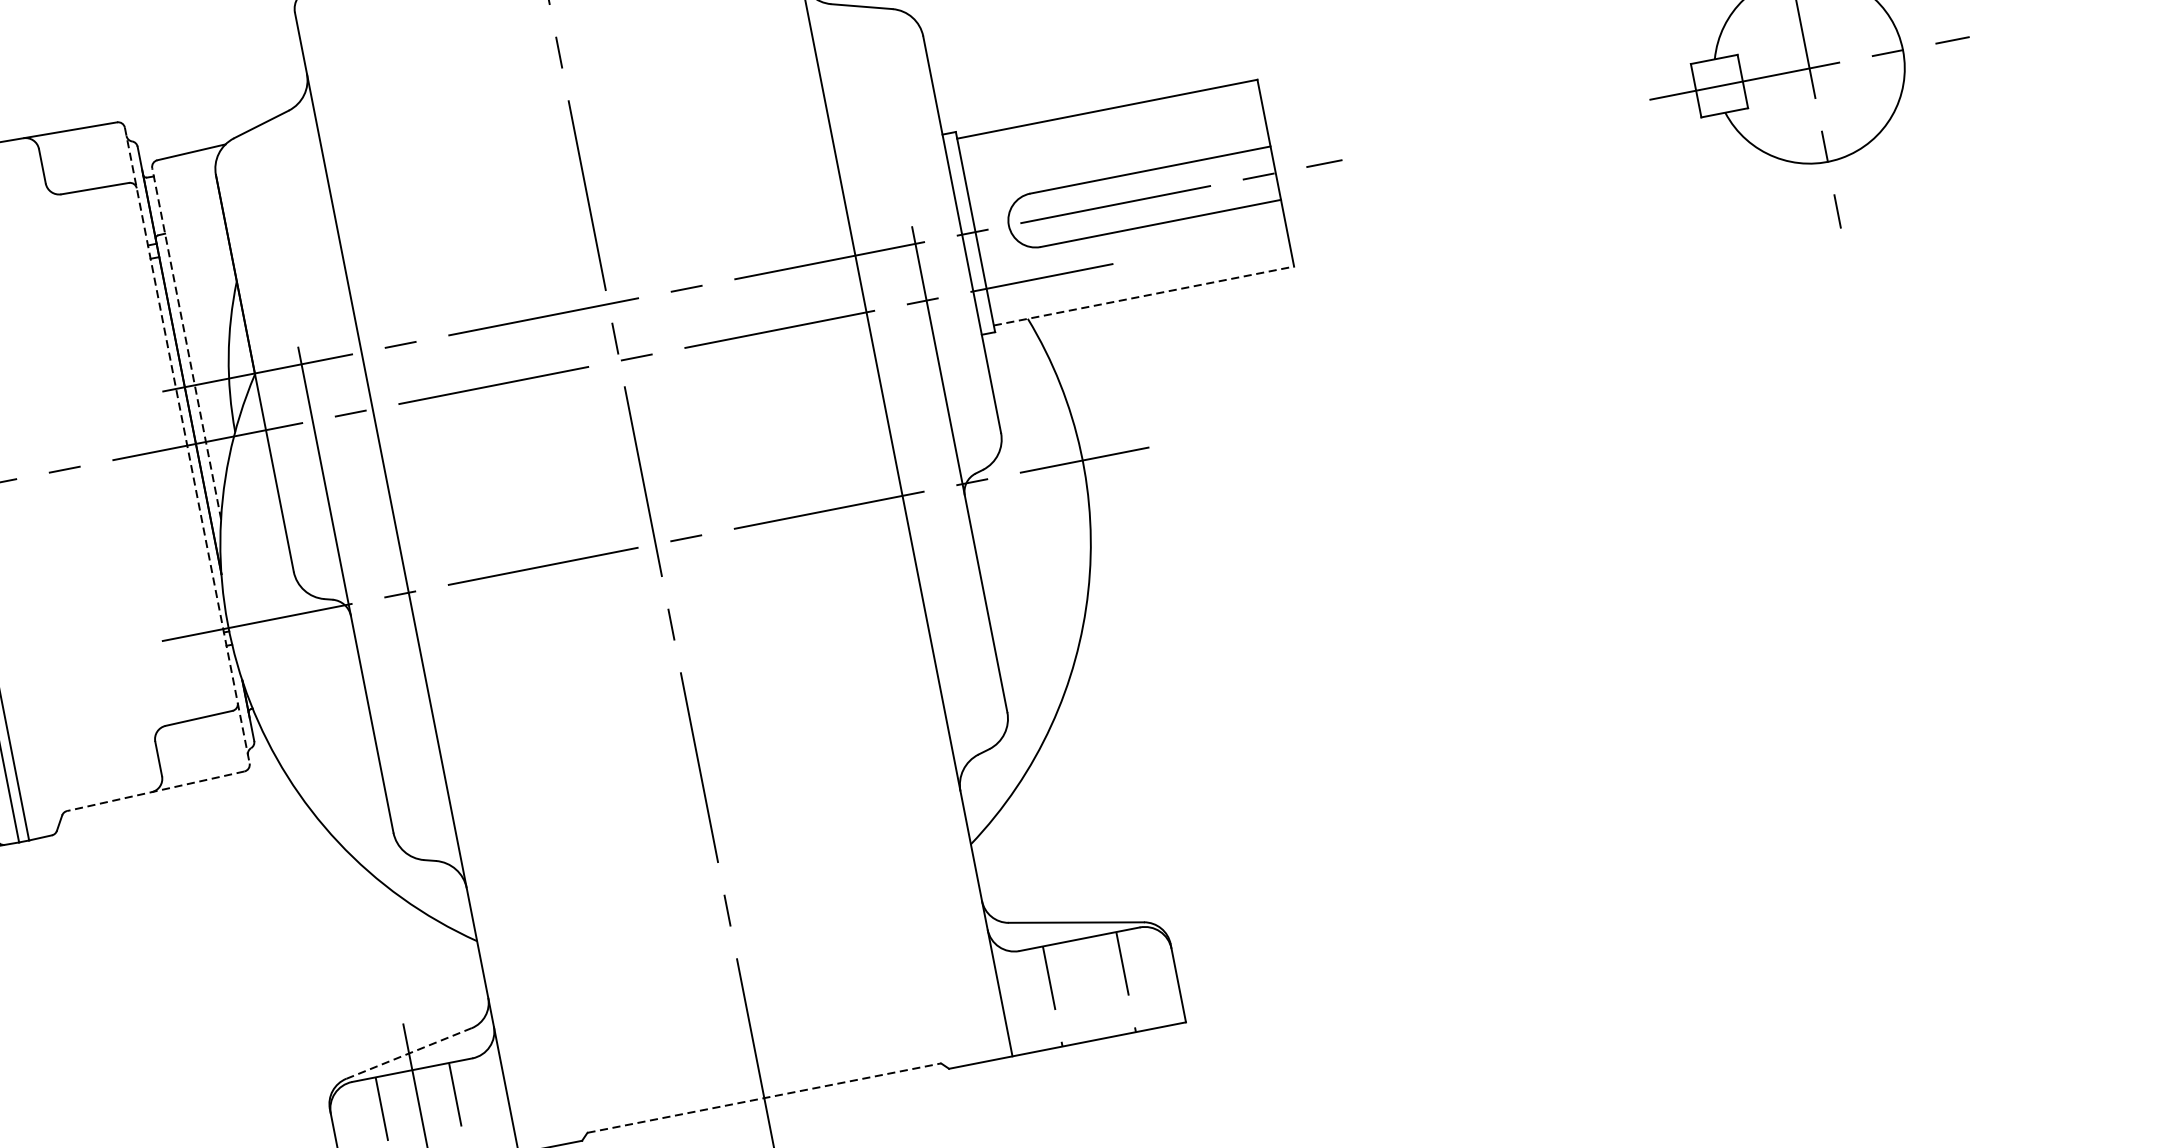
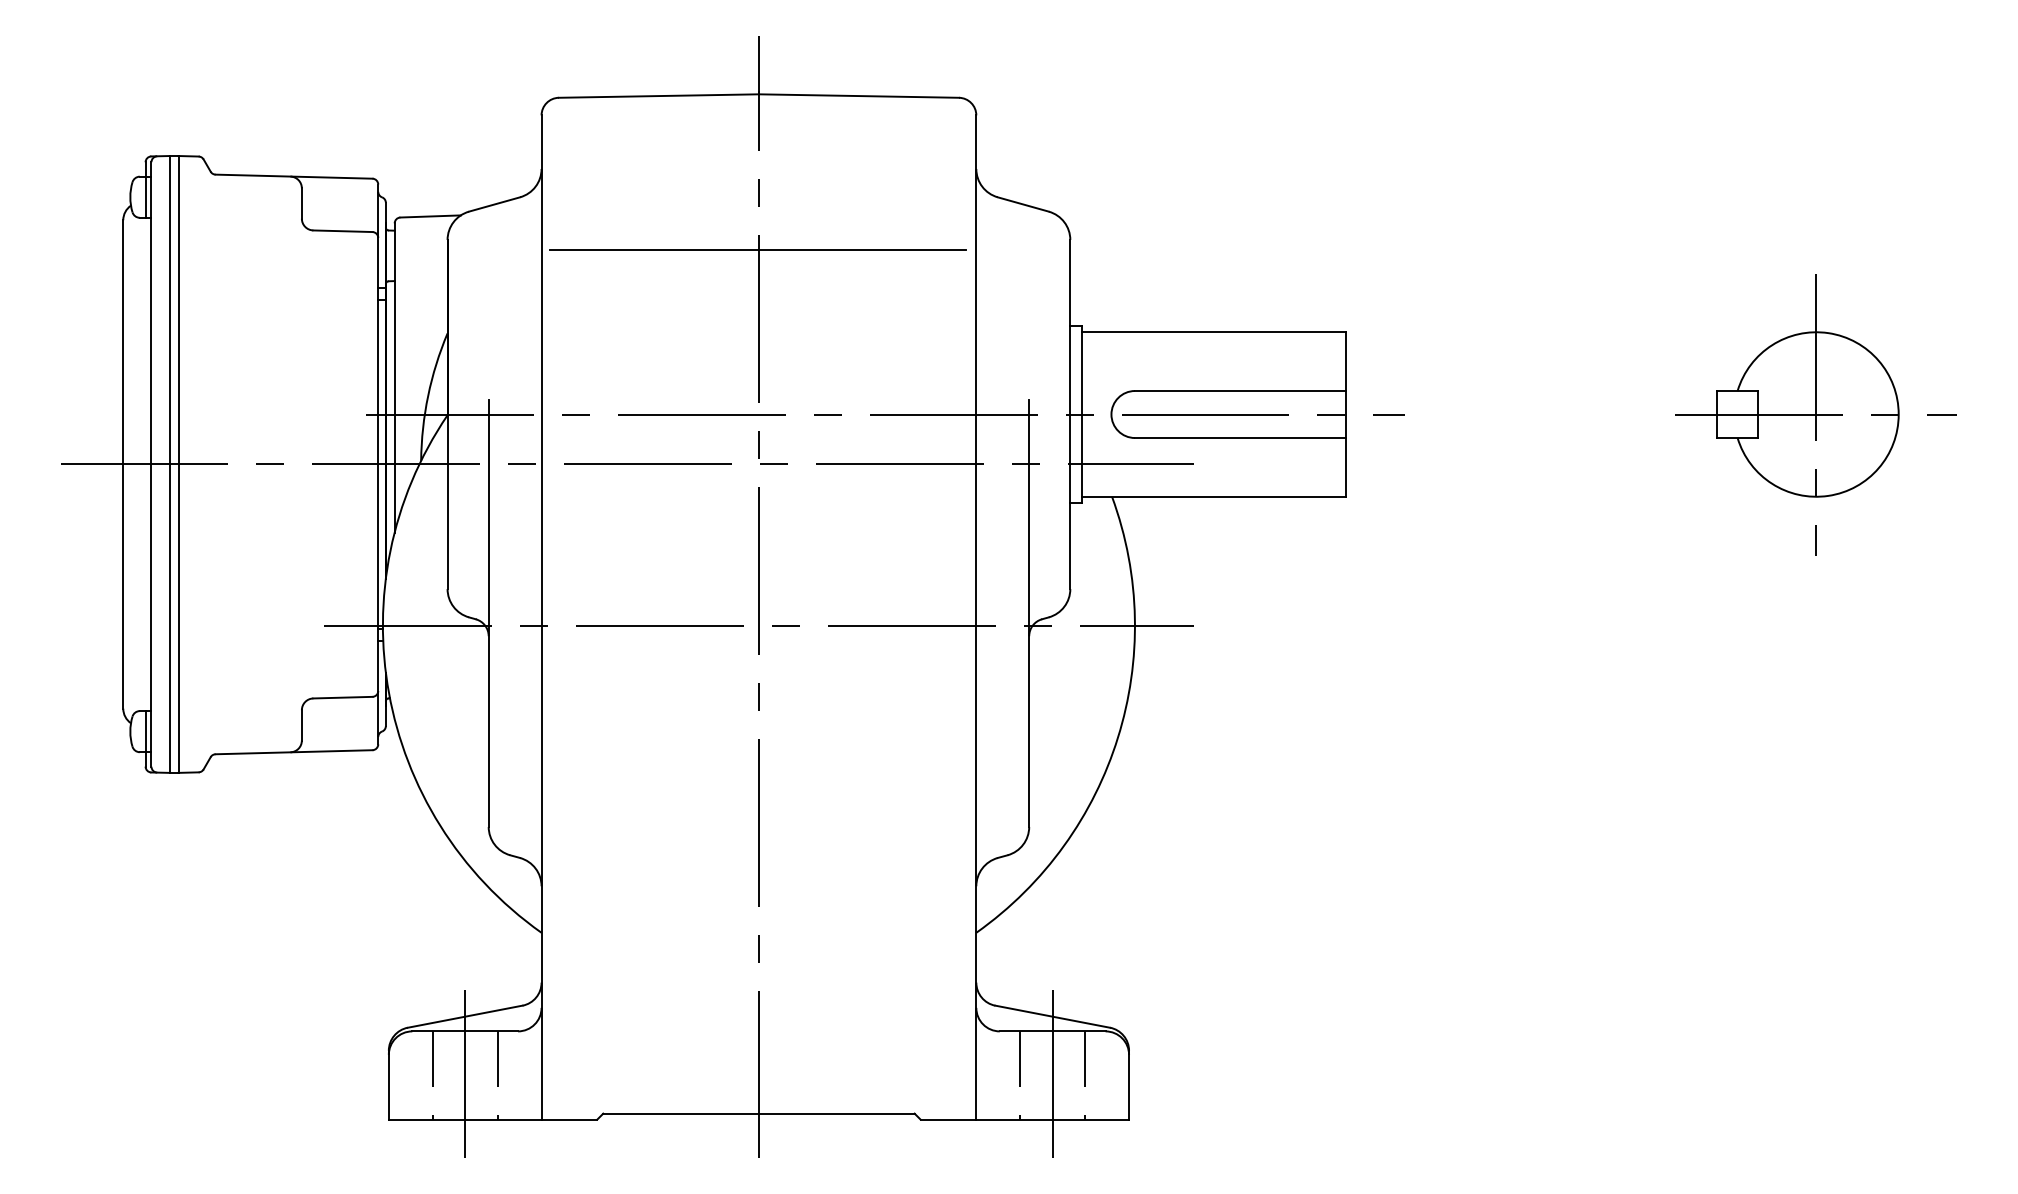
line: (571, 117) -> (758, 250), added
line: (1144, 295) -> (1214, 496), dashed -> solid
line: (186, 344) -> (394, 378), dashed -> solid
line: (187, 445) -> (378, 464), dashed -> solid
line: (155, 791) -> (293, 752), dashed -> solid
line: (1089, 989) -> (1052, 1075), added
line: (409, 1053) -> (465, 1016), dashed -> solid
line: (763, 1098) -> (758, 1113), dashed -> solid

